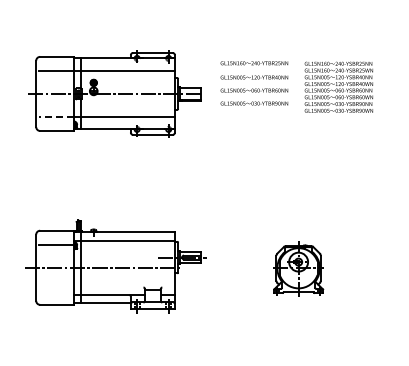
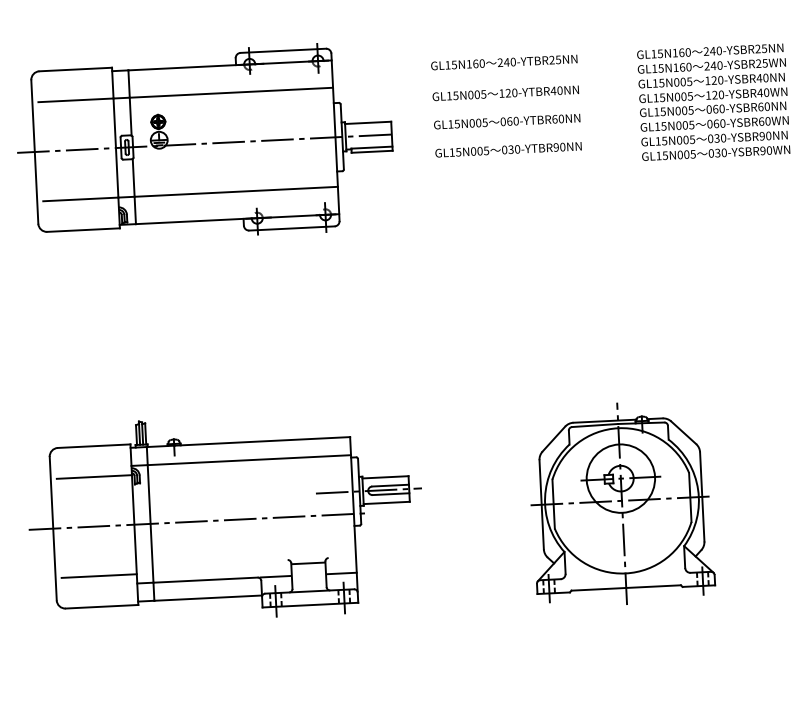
text: (338, 86) -> (712, 100), moved
line: (55, 116) -> (79, 198), dashed -> solid
part: (298, 268) -> (621, 502), size x1.67
line: (55, 290) -> (97, 575), added

